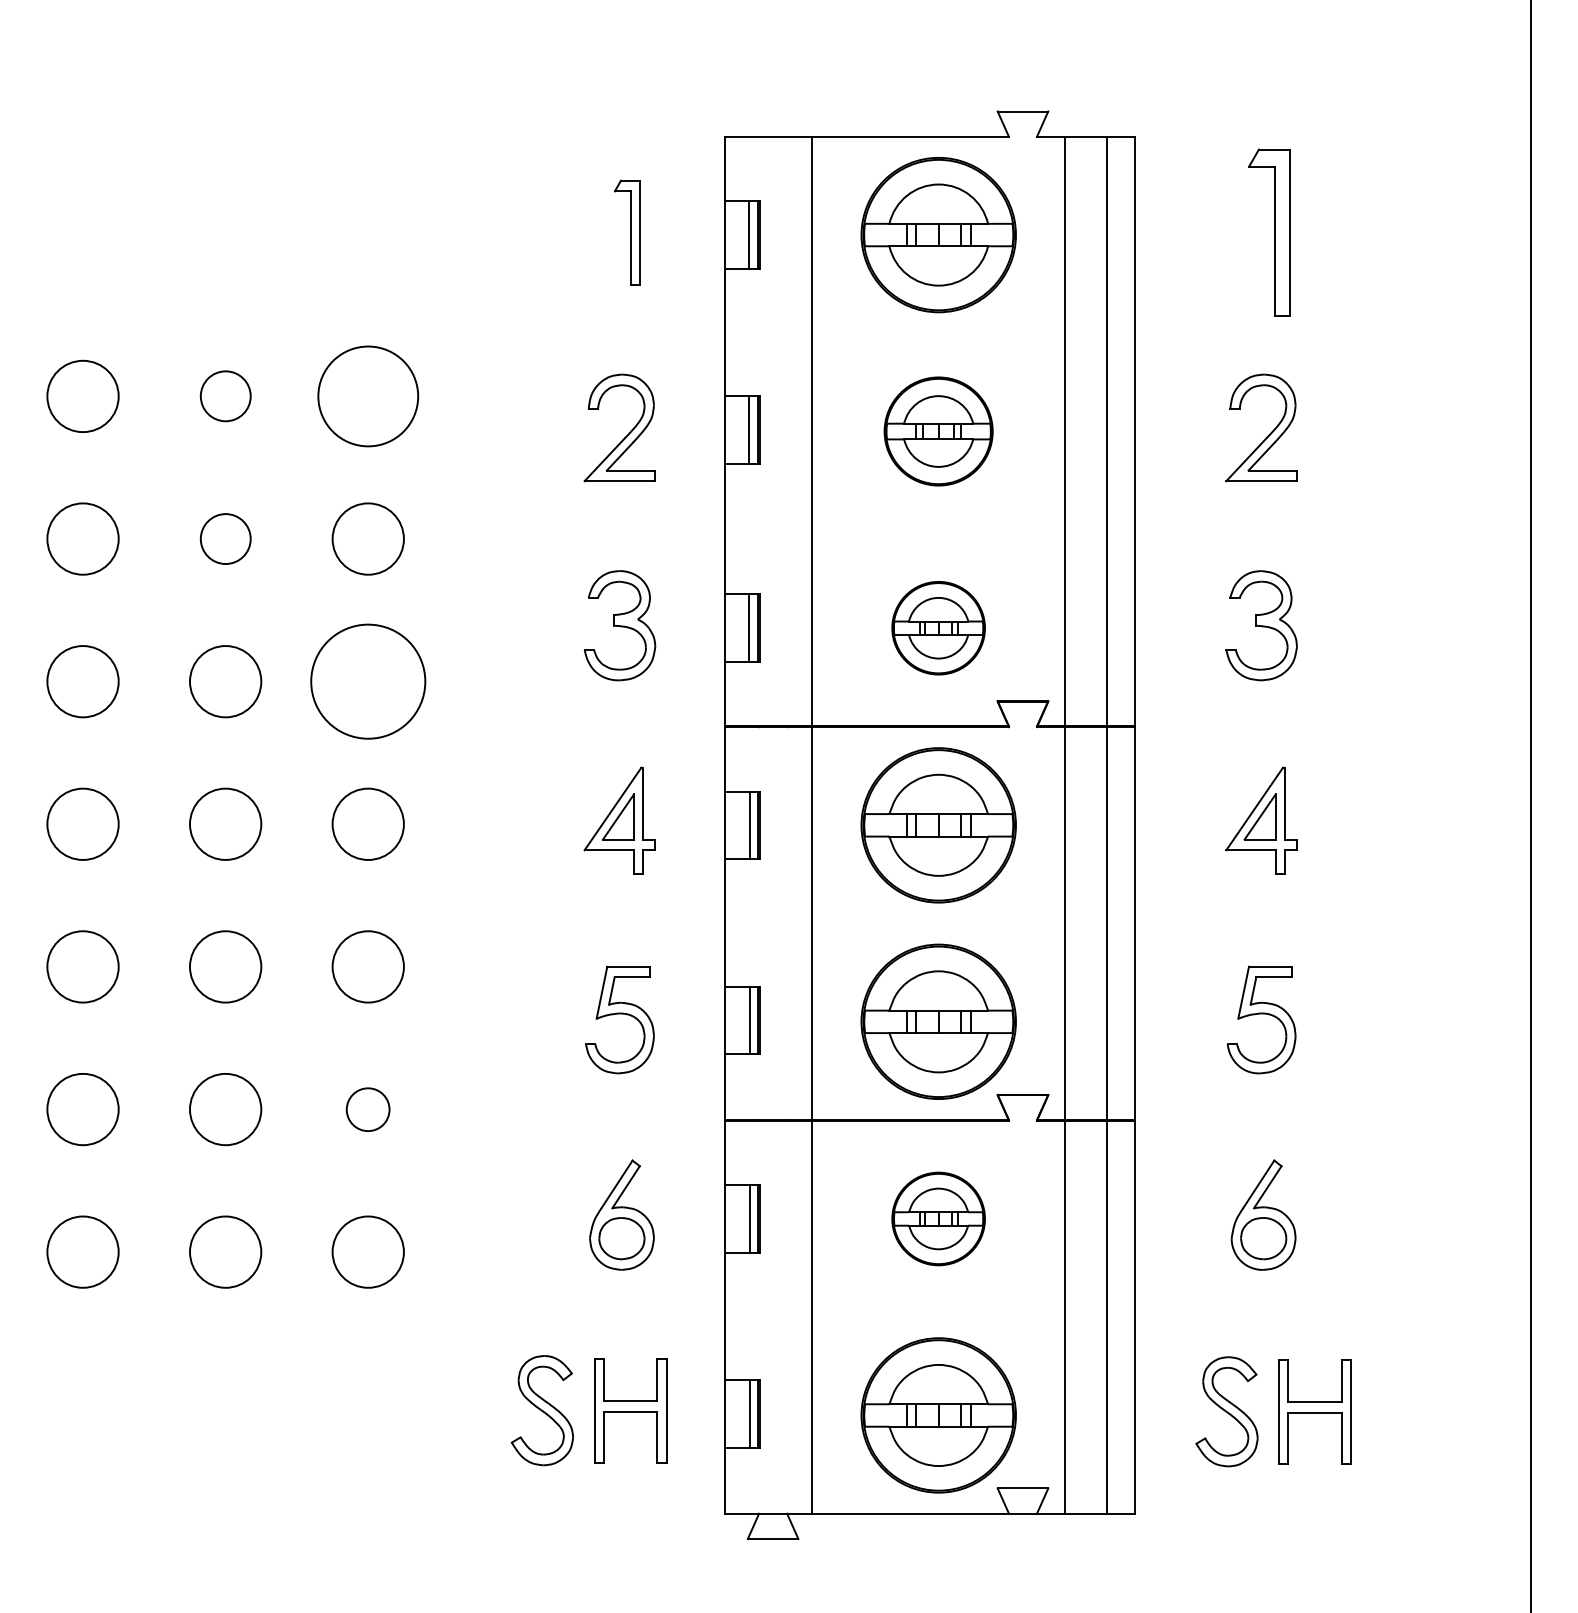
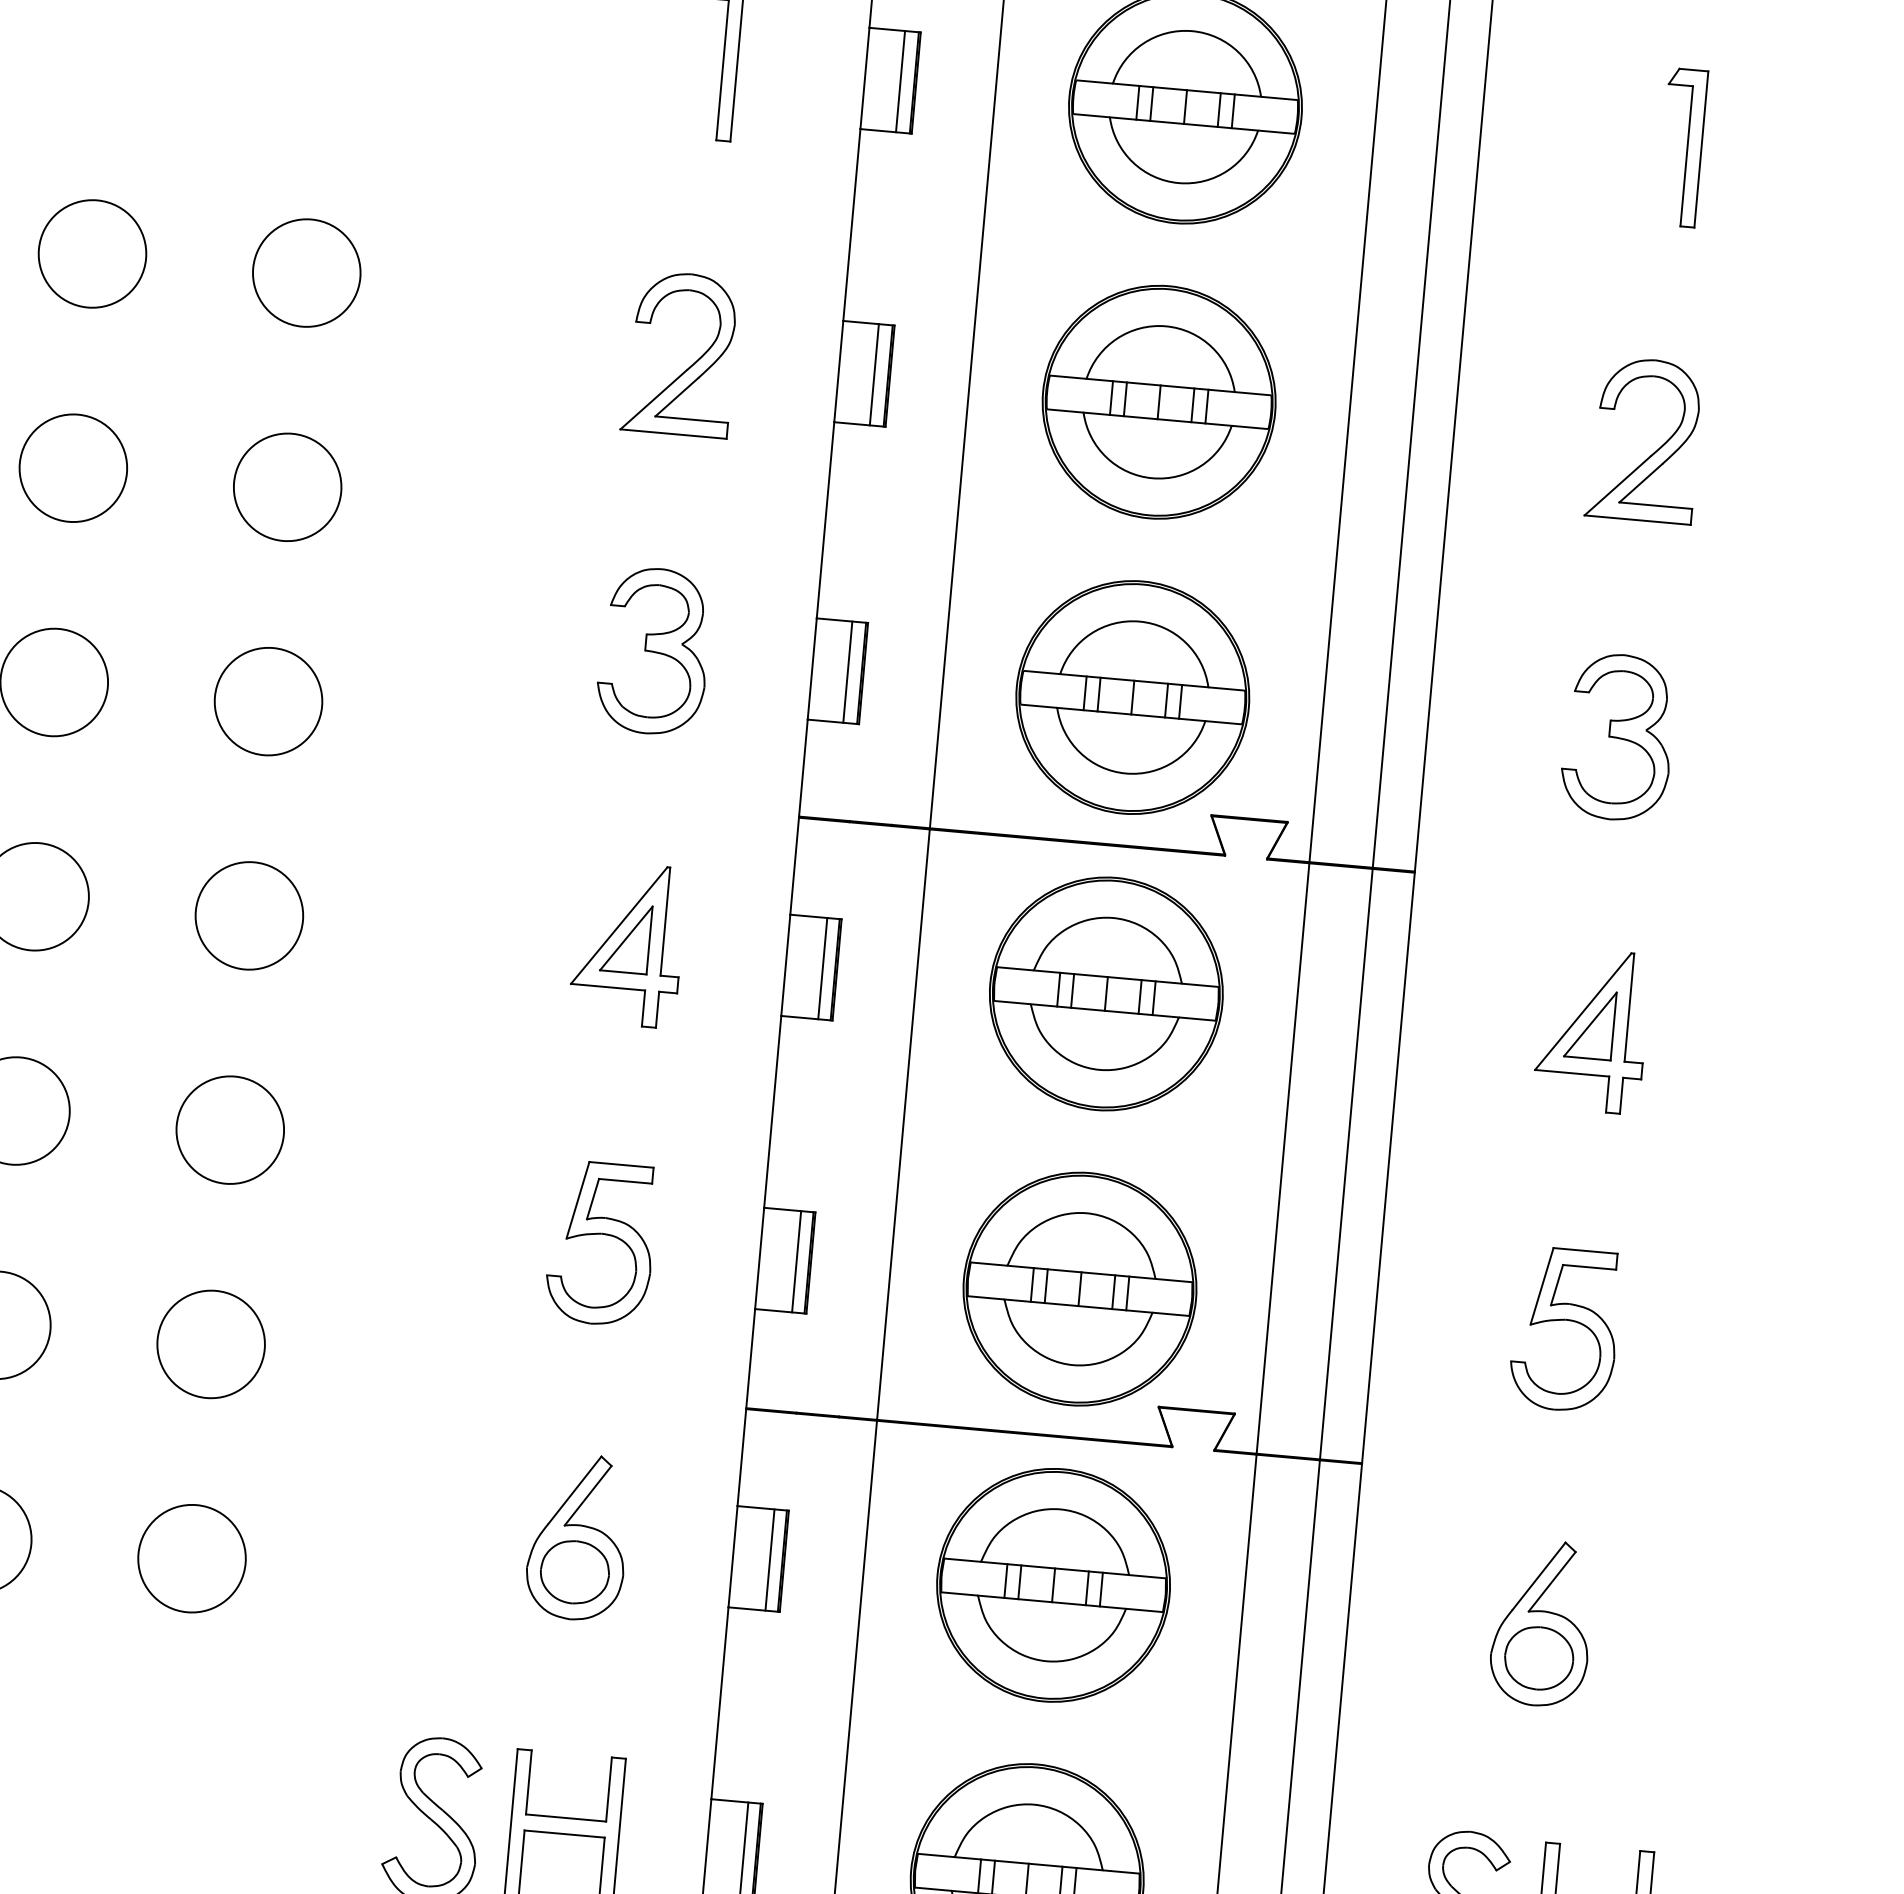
part: (1268, 232) -> (1681, 147), size x0.62
circle: (225, 395) -> (92, 252), size x1.43
circle: (367, 396) -> (305, 273), size x0.71
part: (938, 431) -> (1158, 402), size x1.43
circle: (225, 538) -> (73, 467), size x1.43
part: (938, 628) -> (1132, 698), size x1.67
circle: (367, 681) -> (267, 701), size x0.62
circle: (367, 1109) -> (210, 1344), size x1.67
part: (938, 1218) -> (1053, 1584), size x1.67

